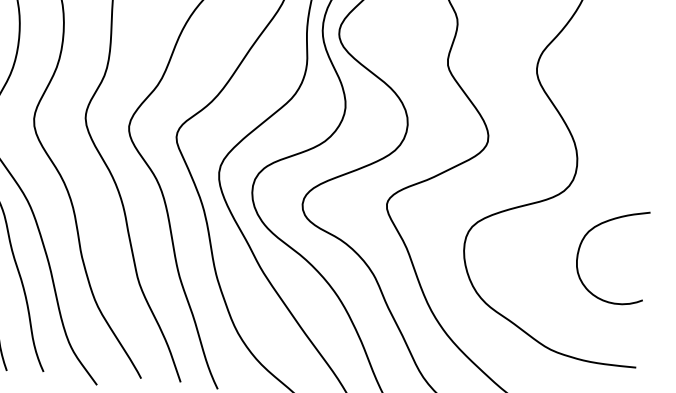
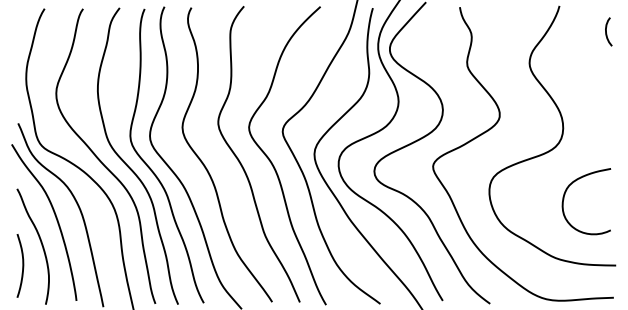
curve: (650, 32) -> (606, 31), added
curve: (584, 241) -> (566, 192), moved

